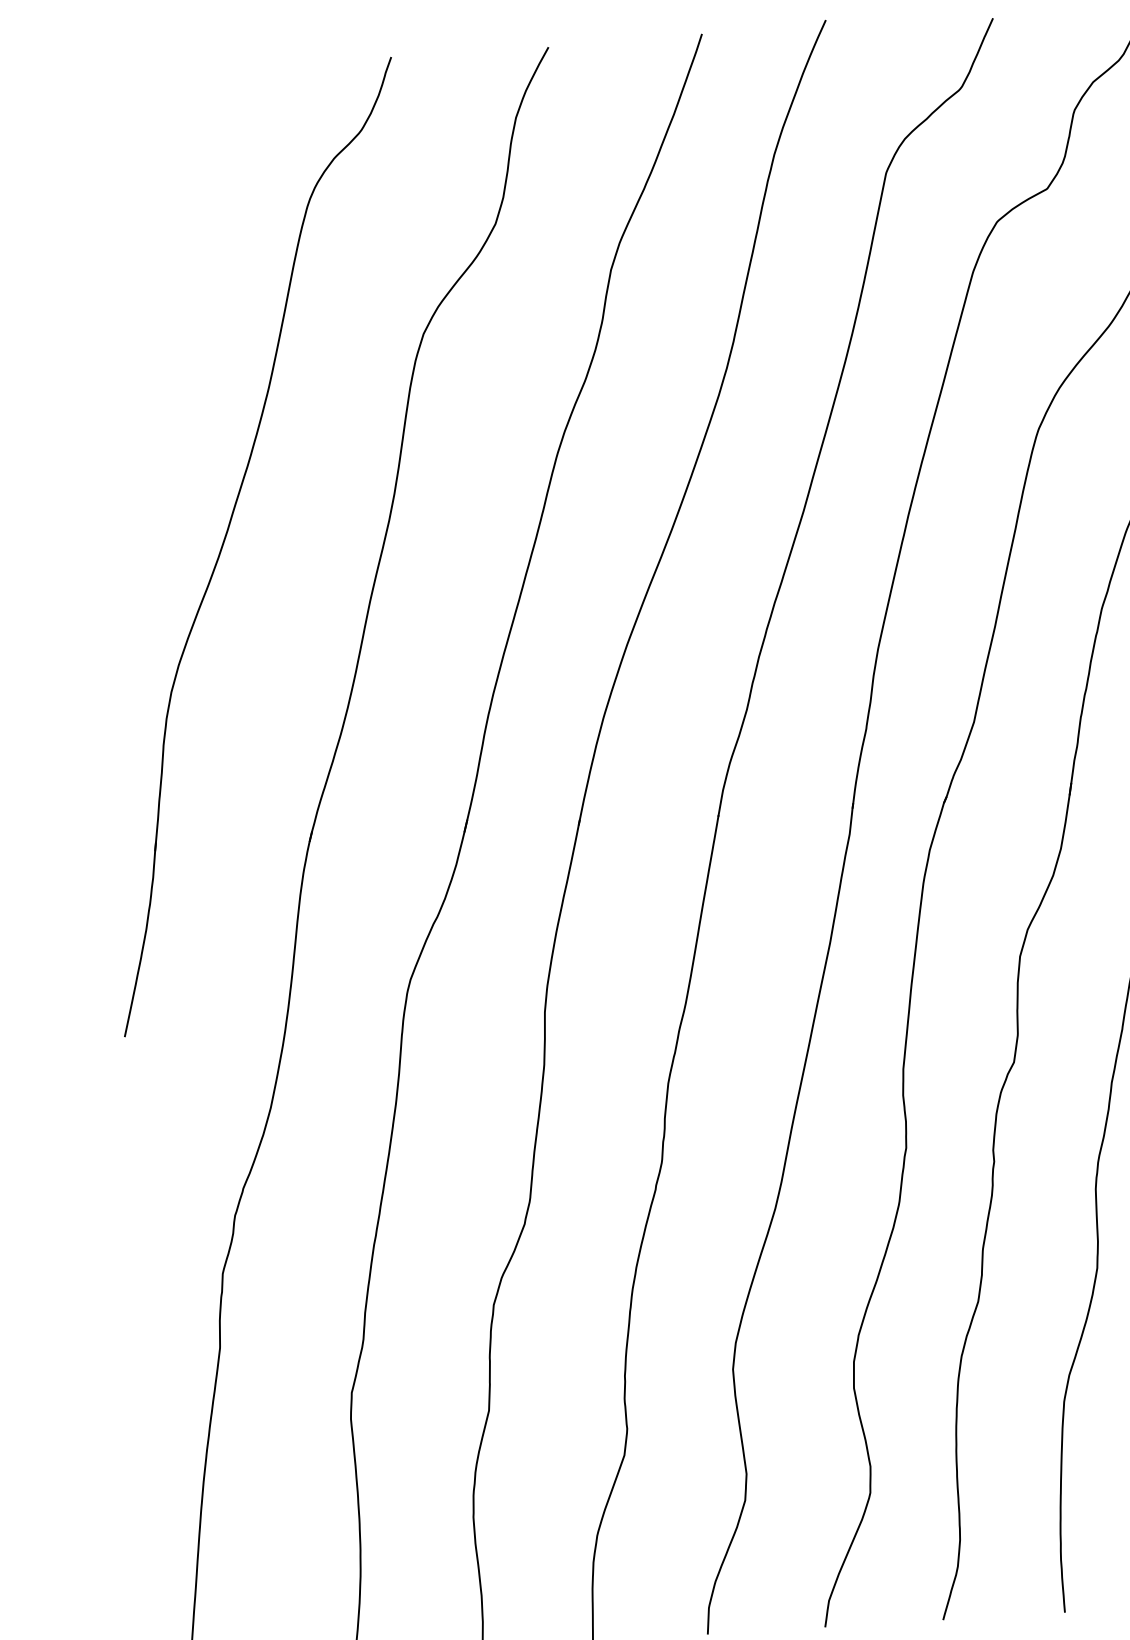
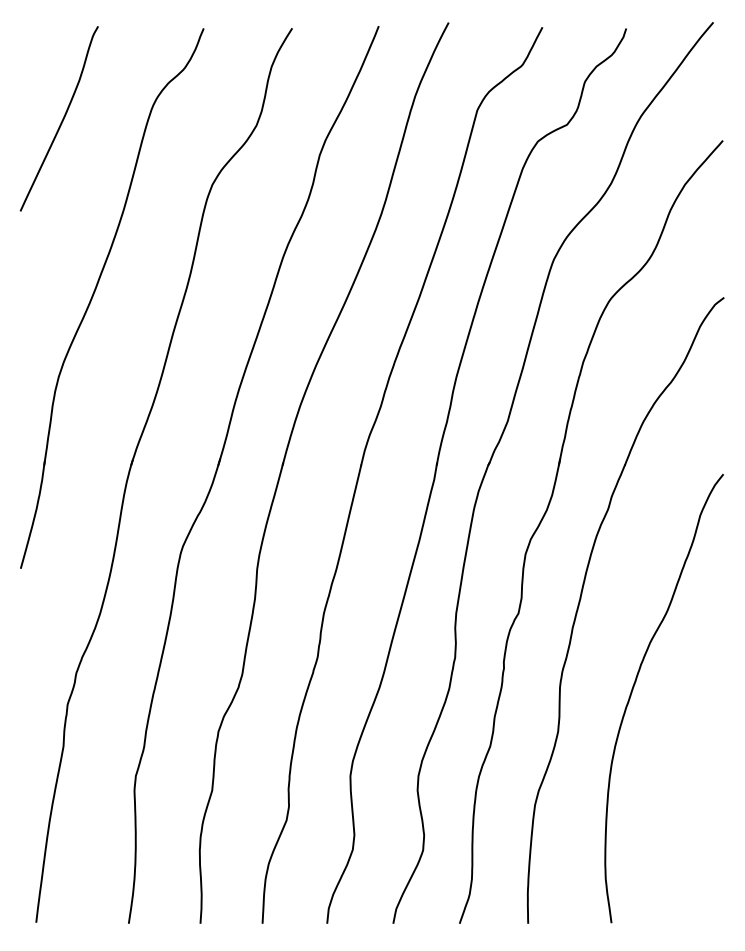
curve: (148, 236) -> (61, 120), added

